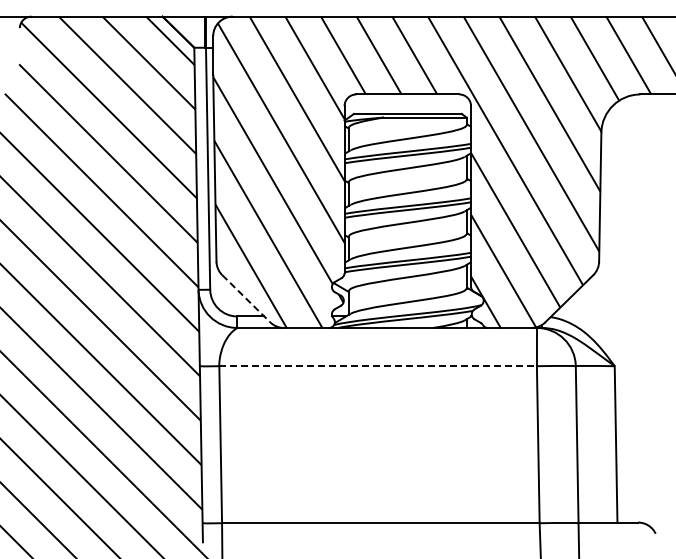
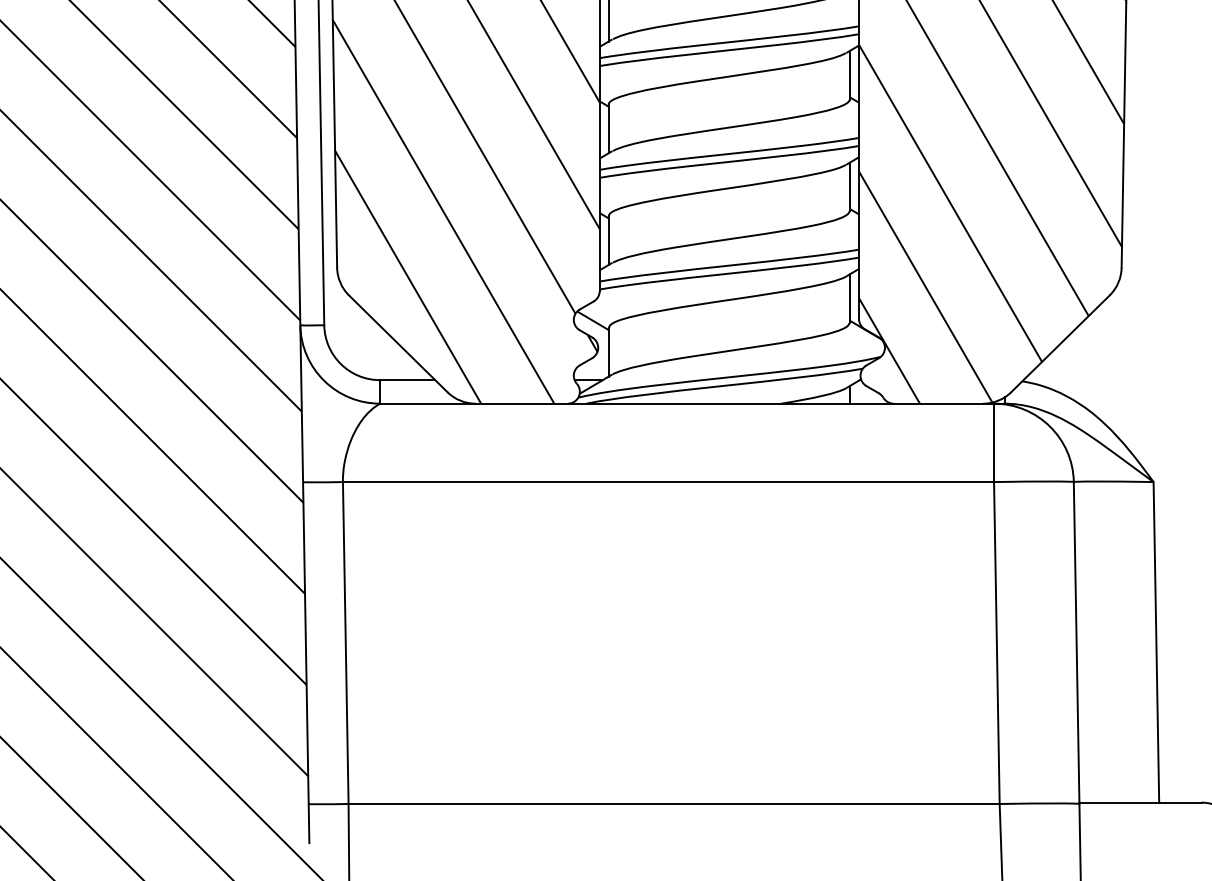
line: (246, 298) -> (398, 343), dashed -> solid
line: (378, 366) -> (669, 482), dashed -> solid

